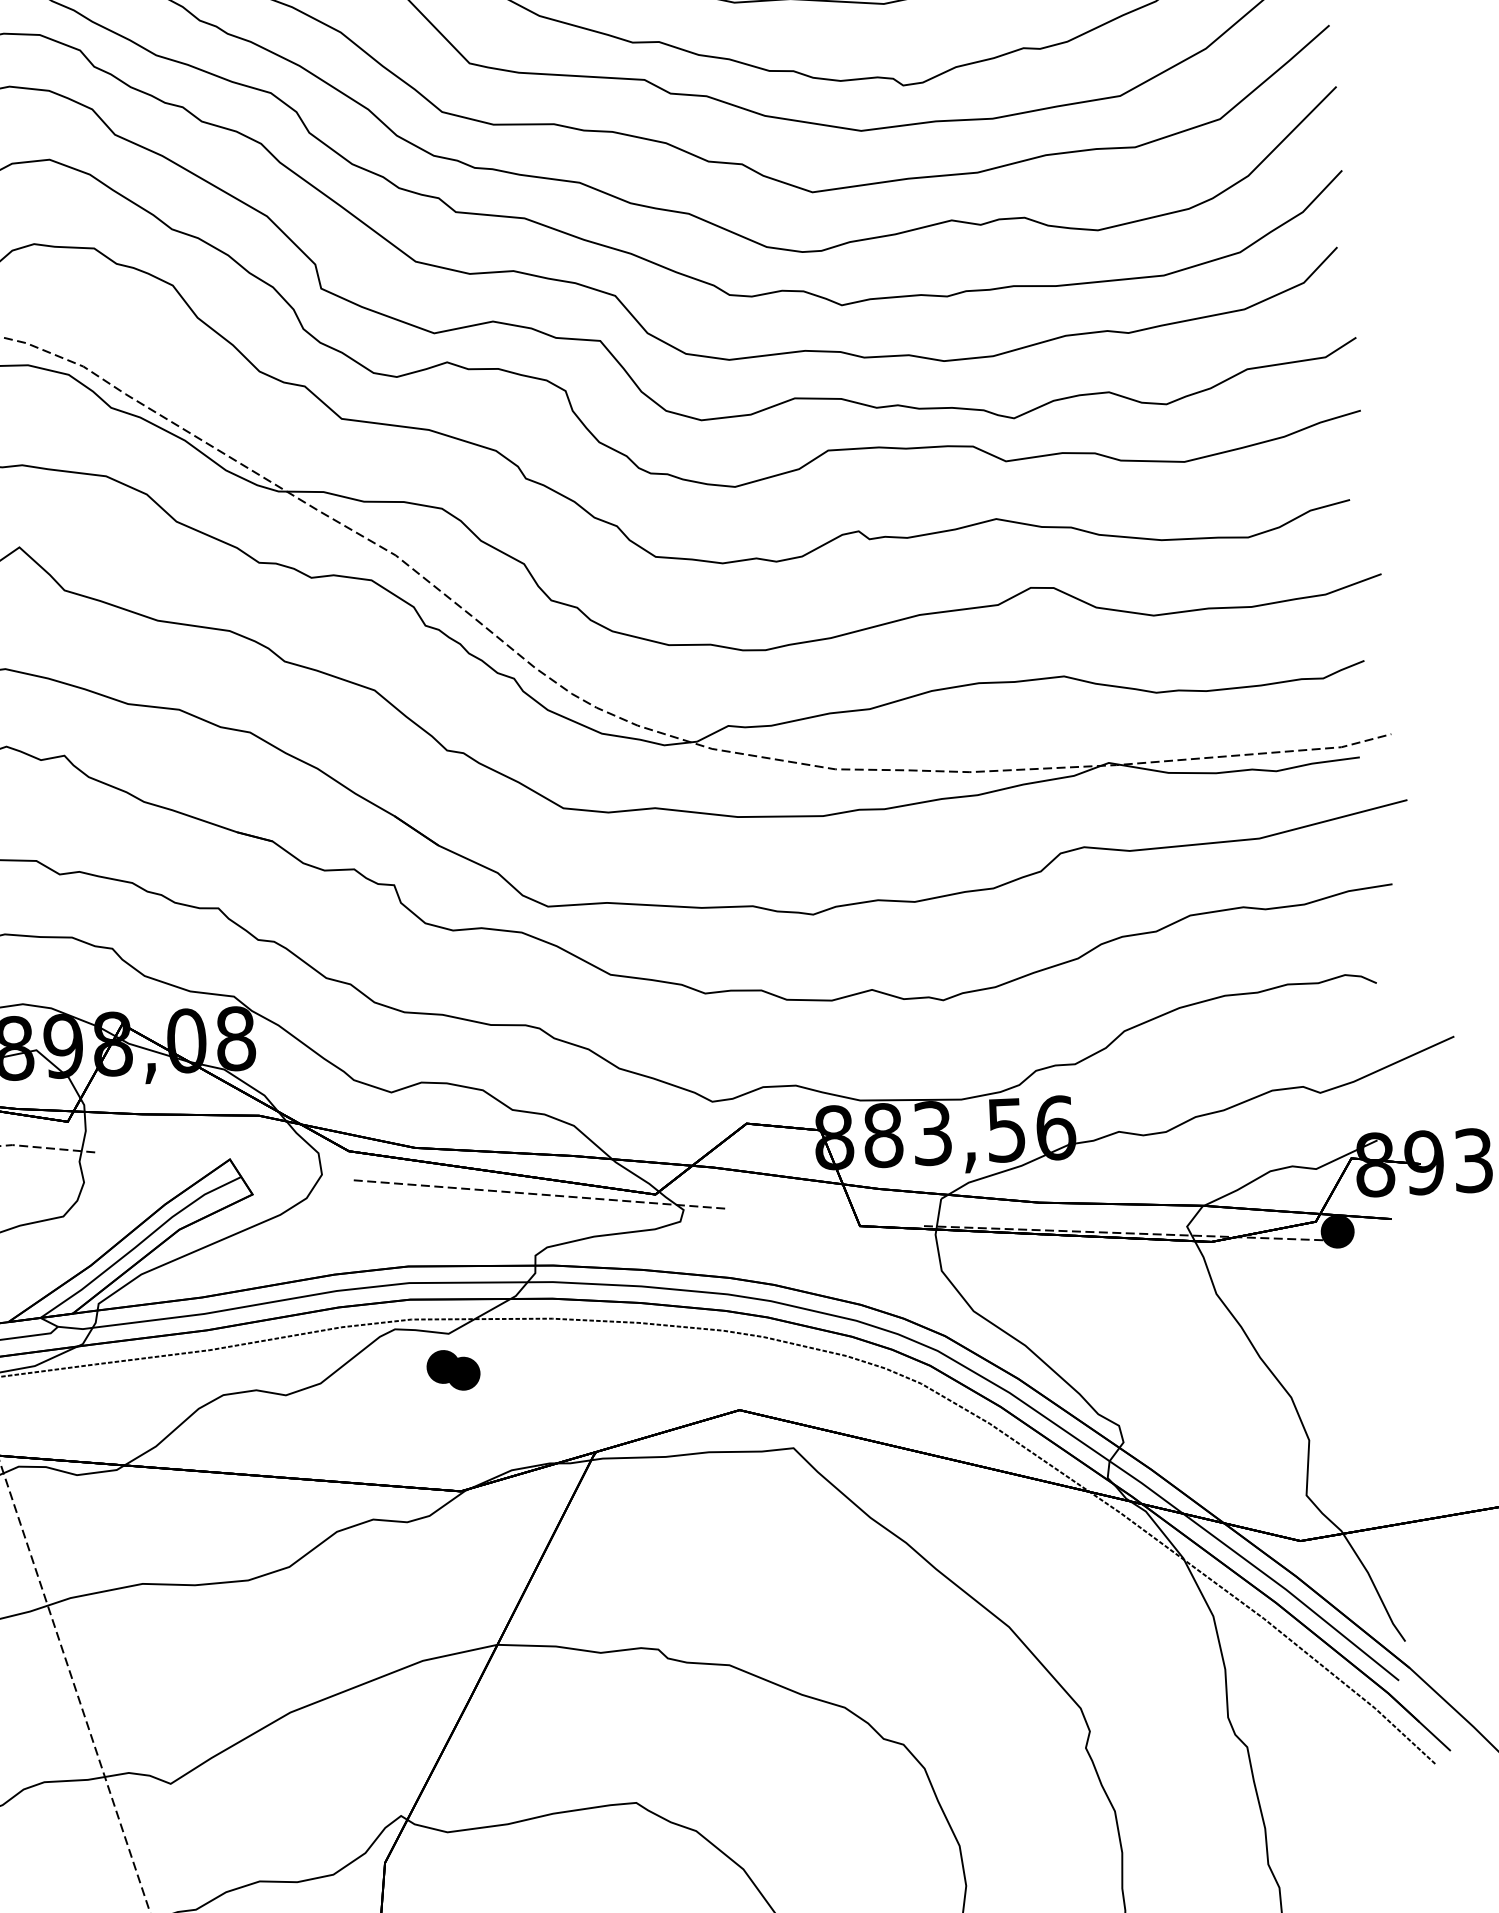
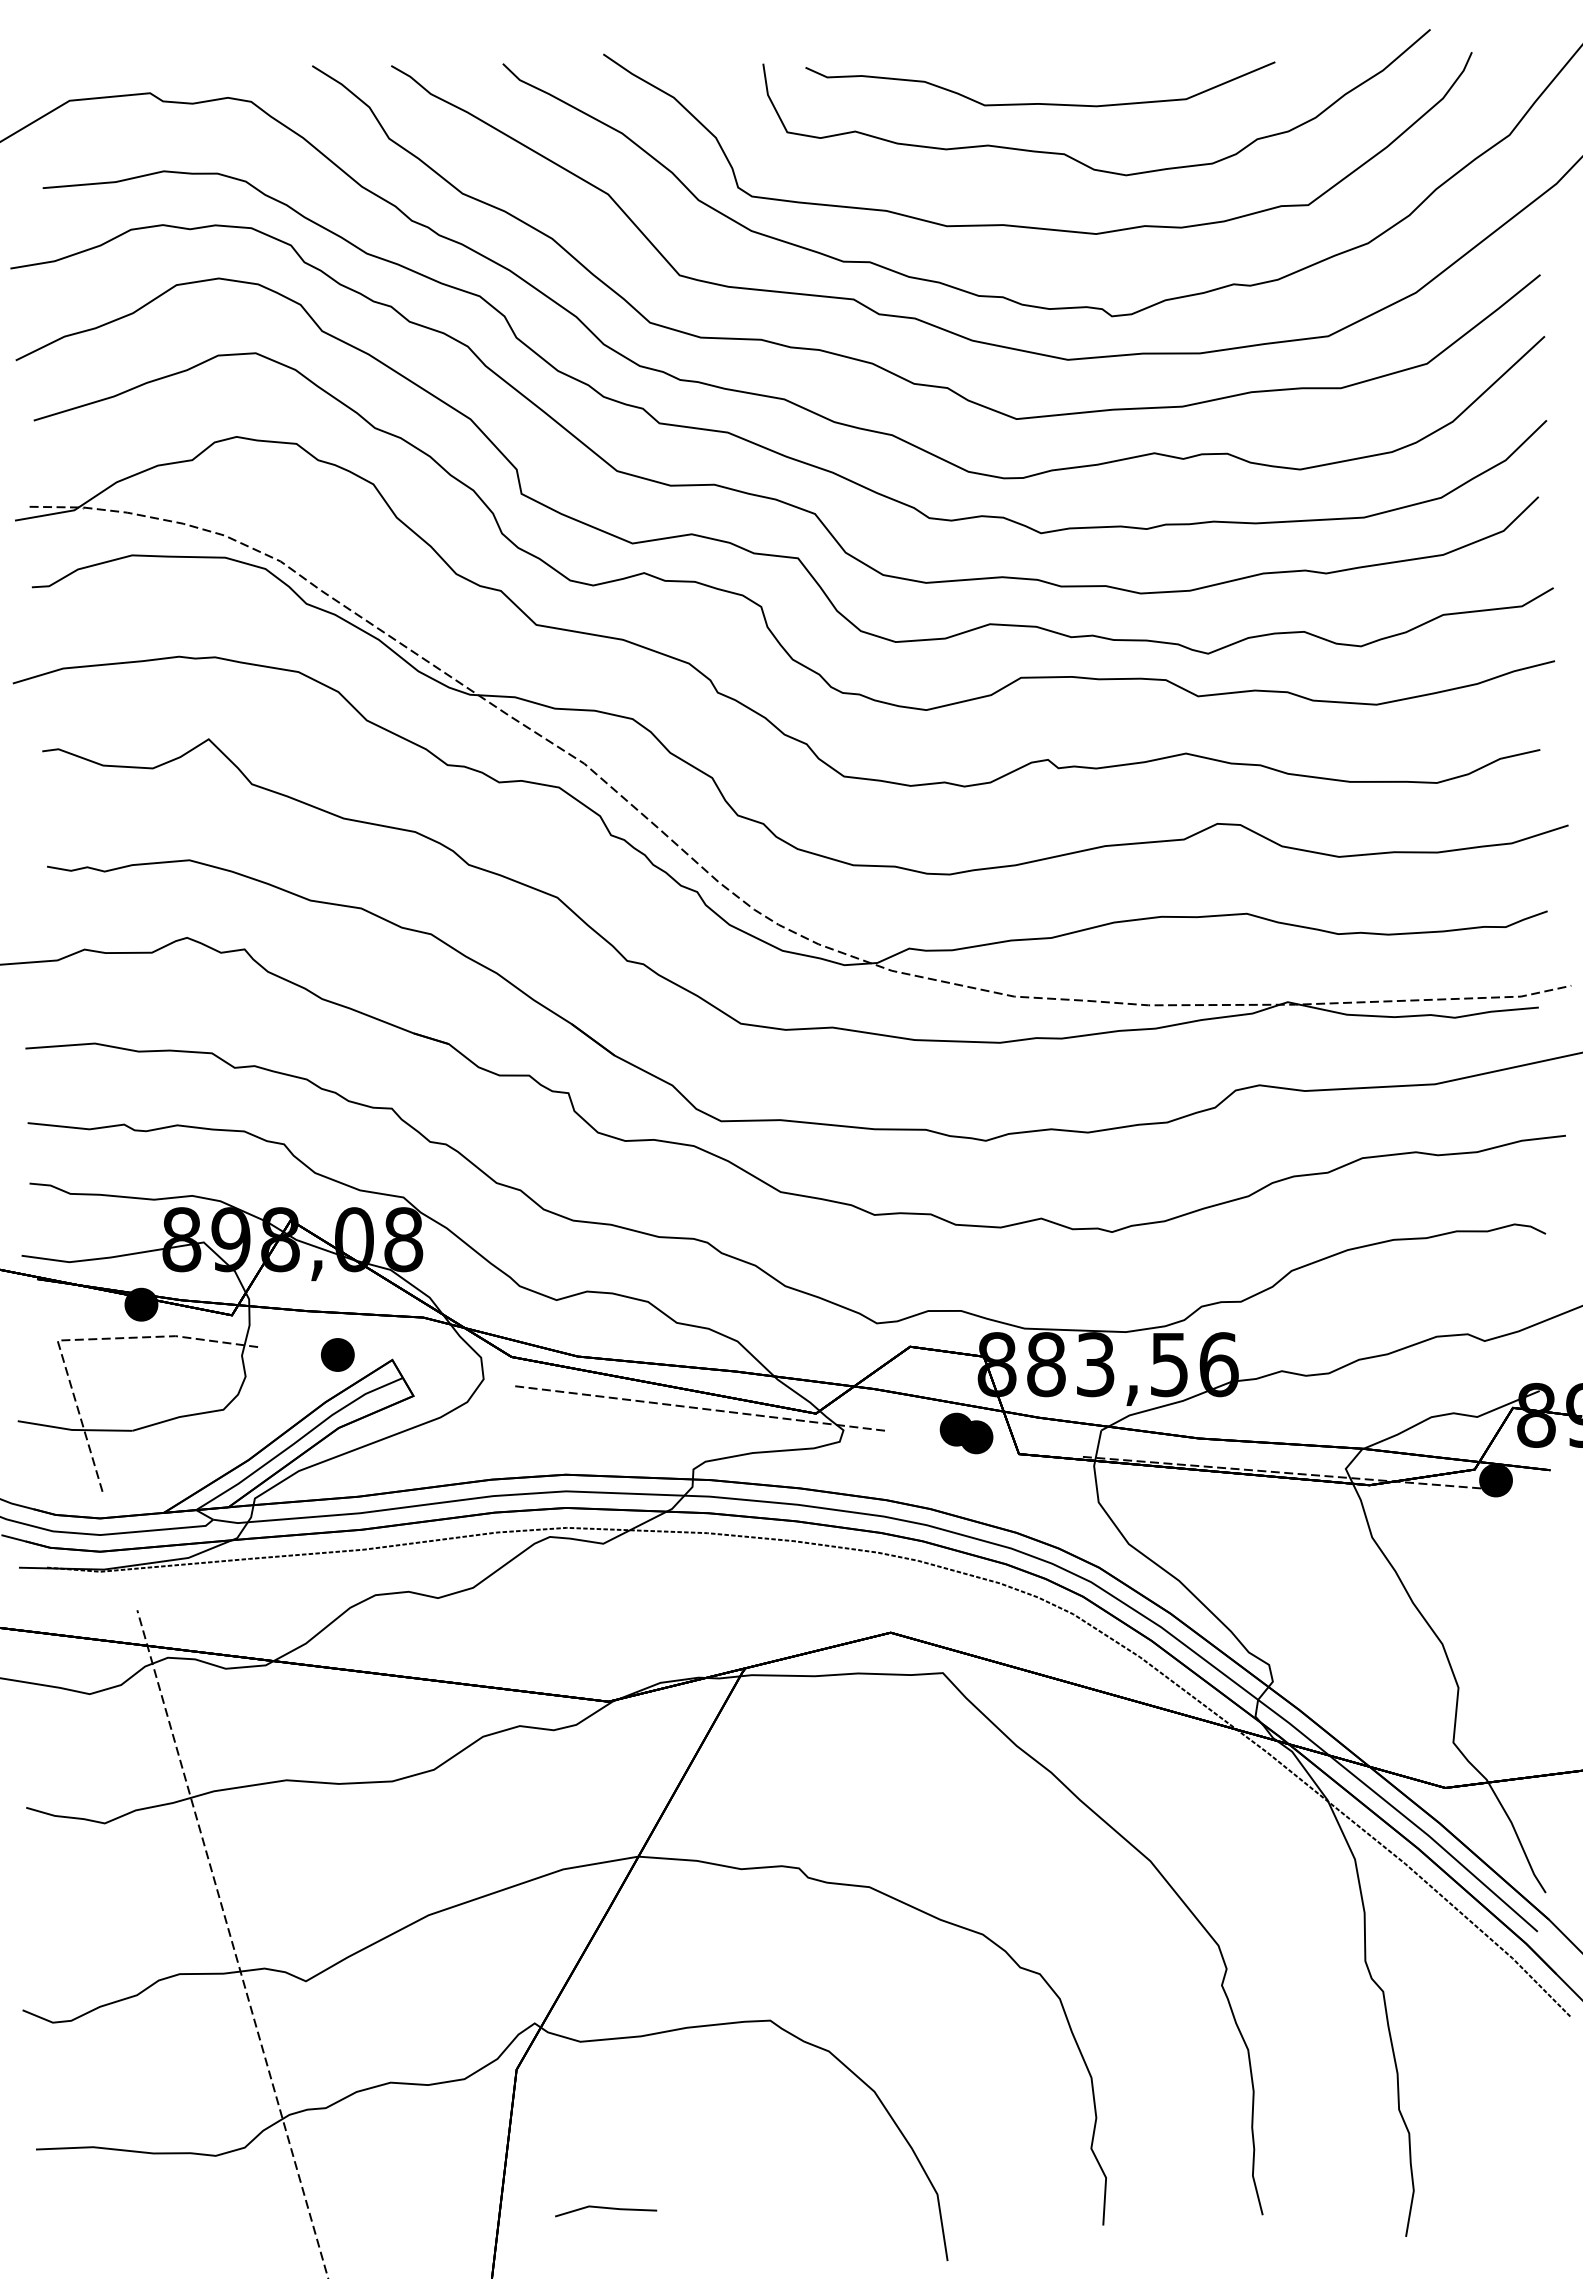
part: (174, 1156) -> (337, 1354), added
part: (453, 1370) -> (966, 1433), moved

